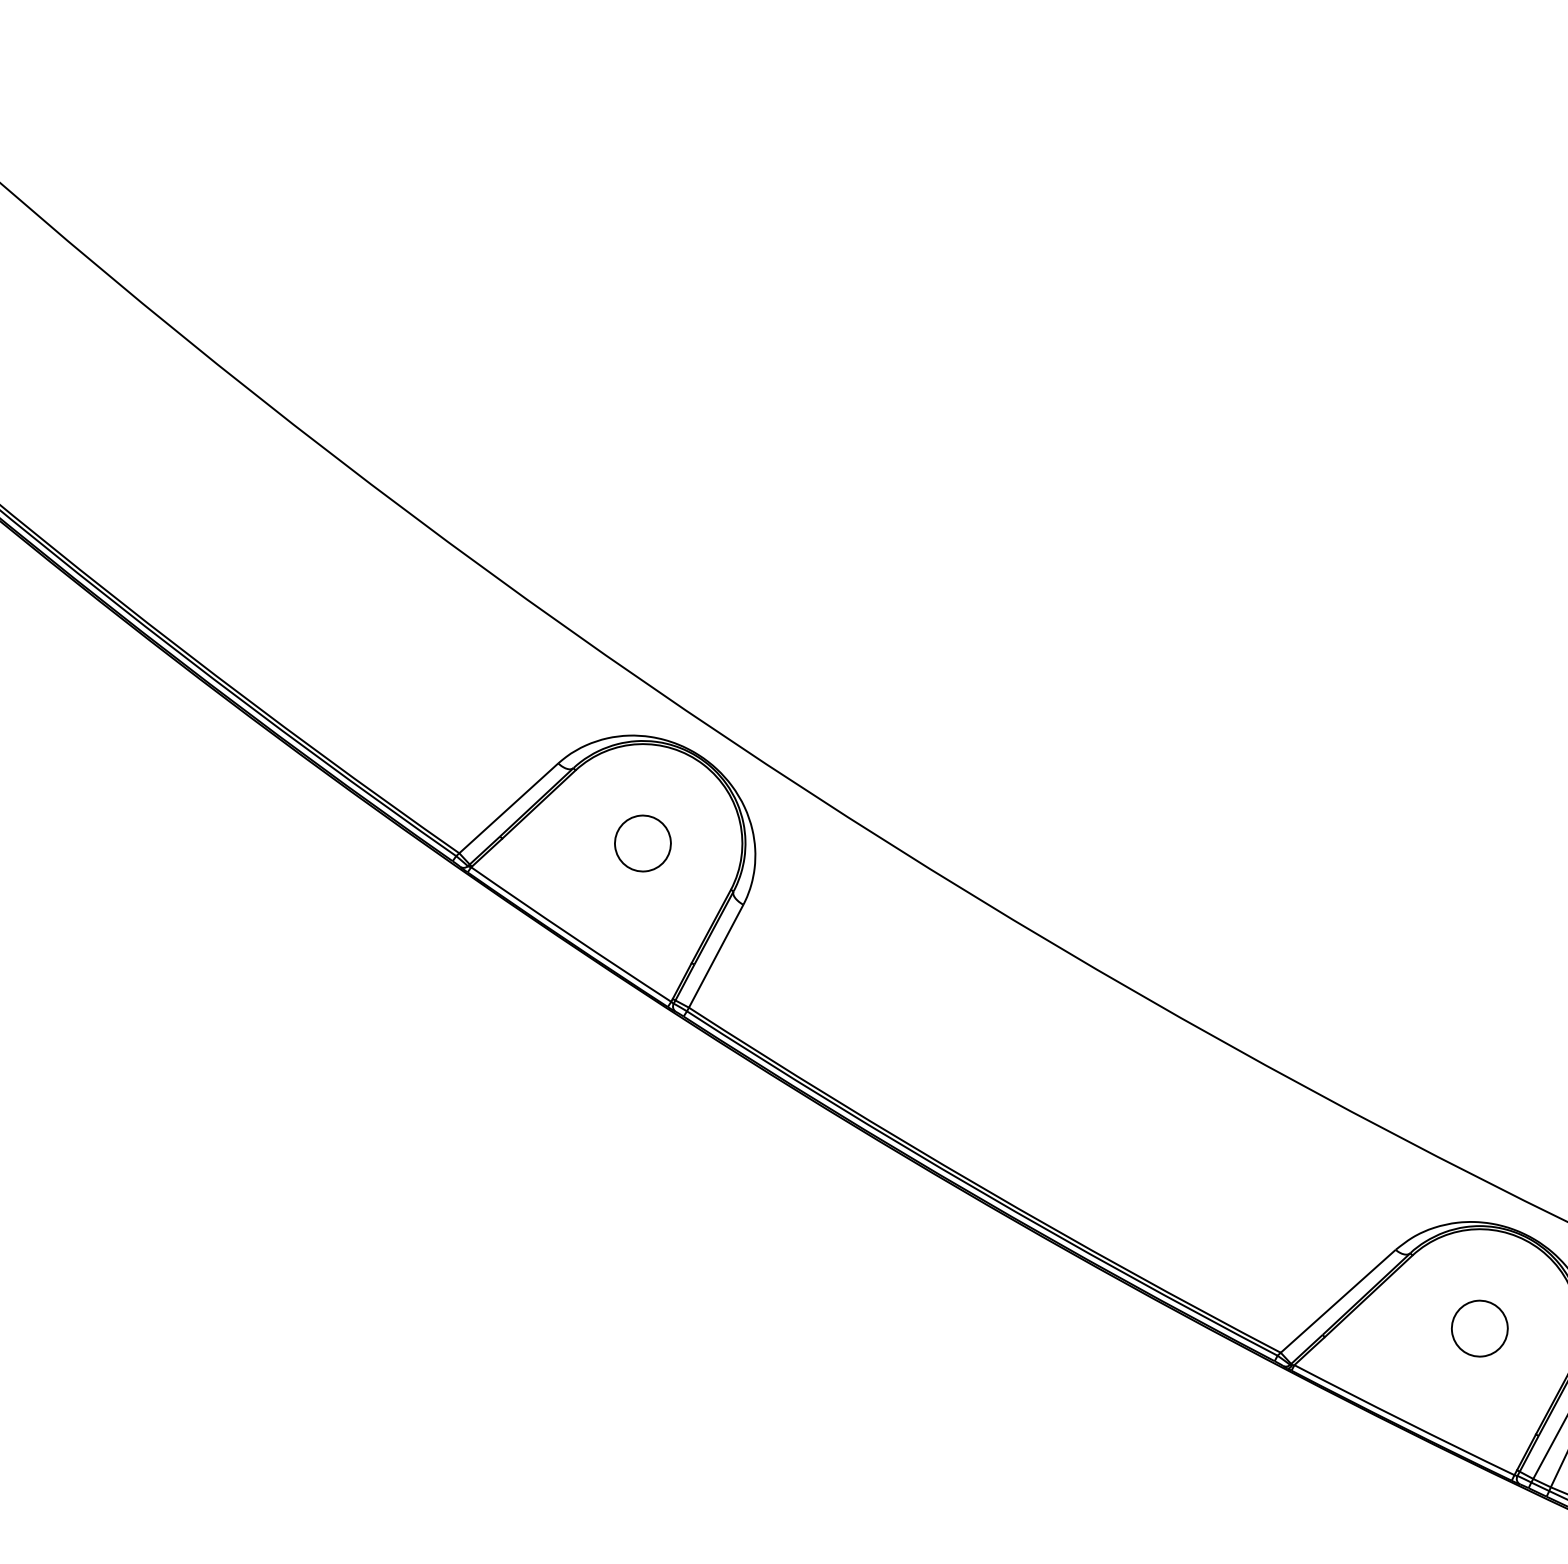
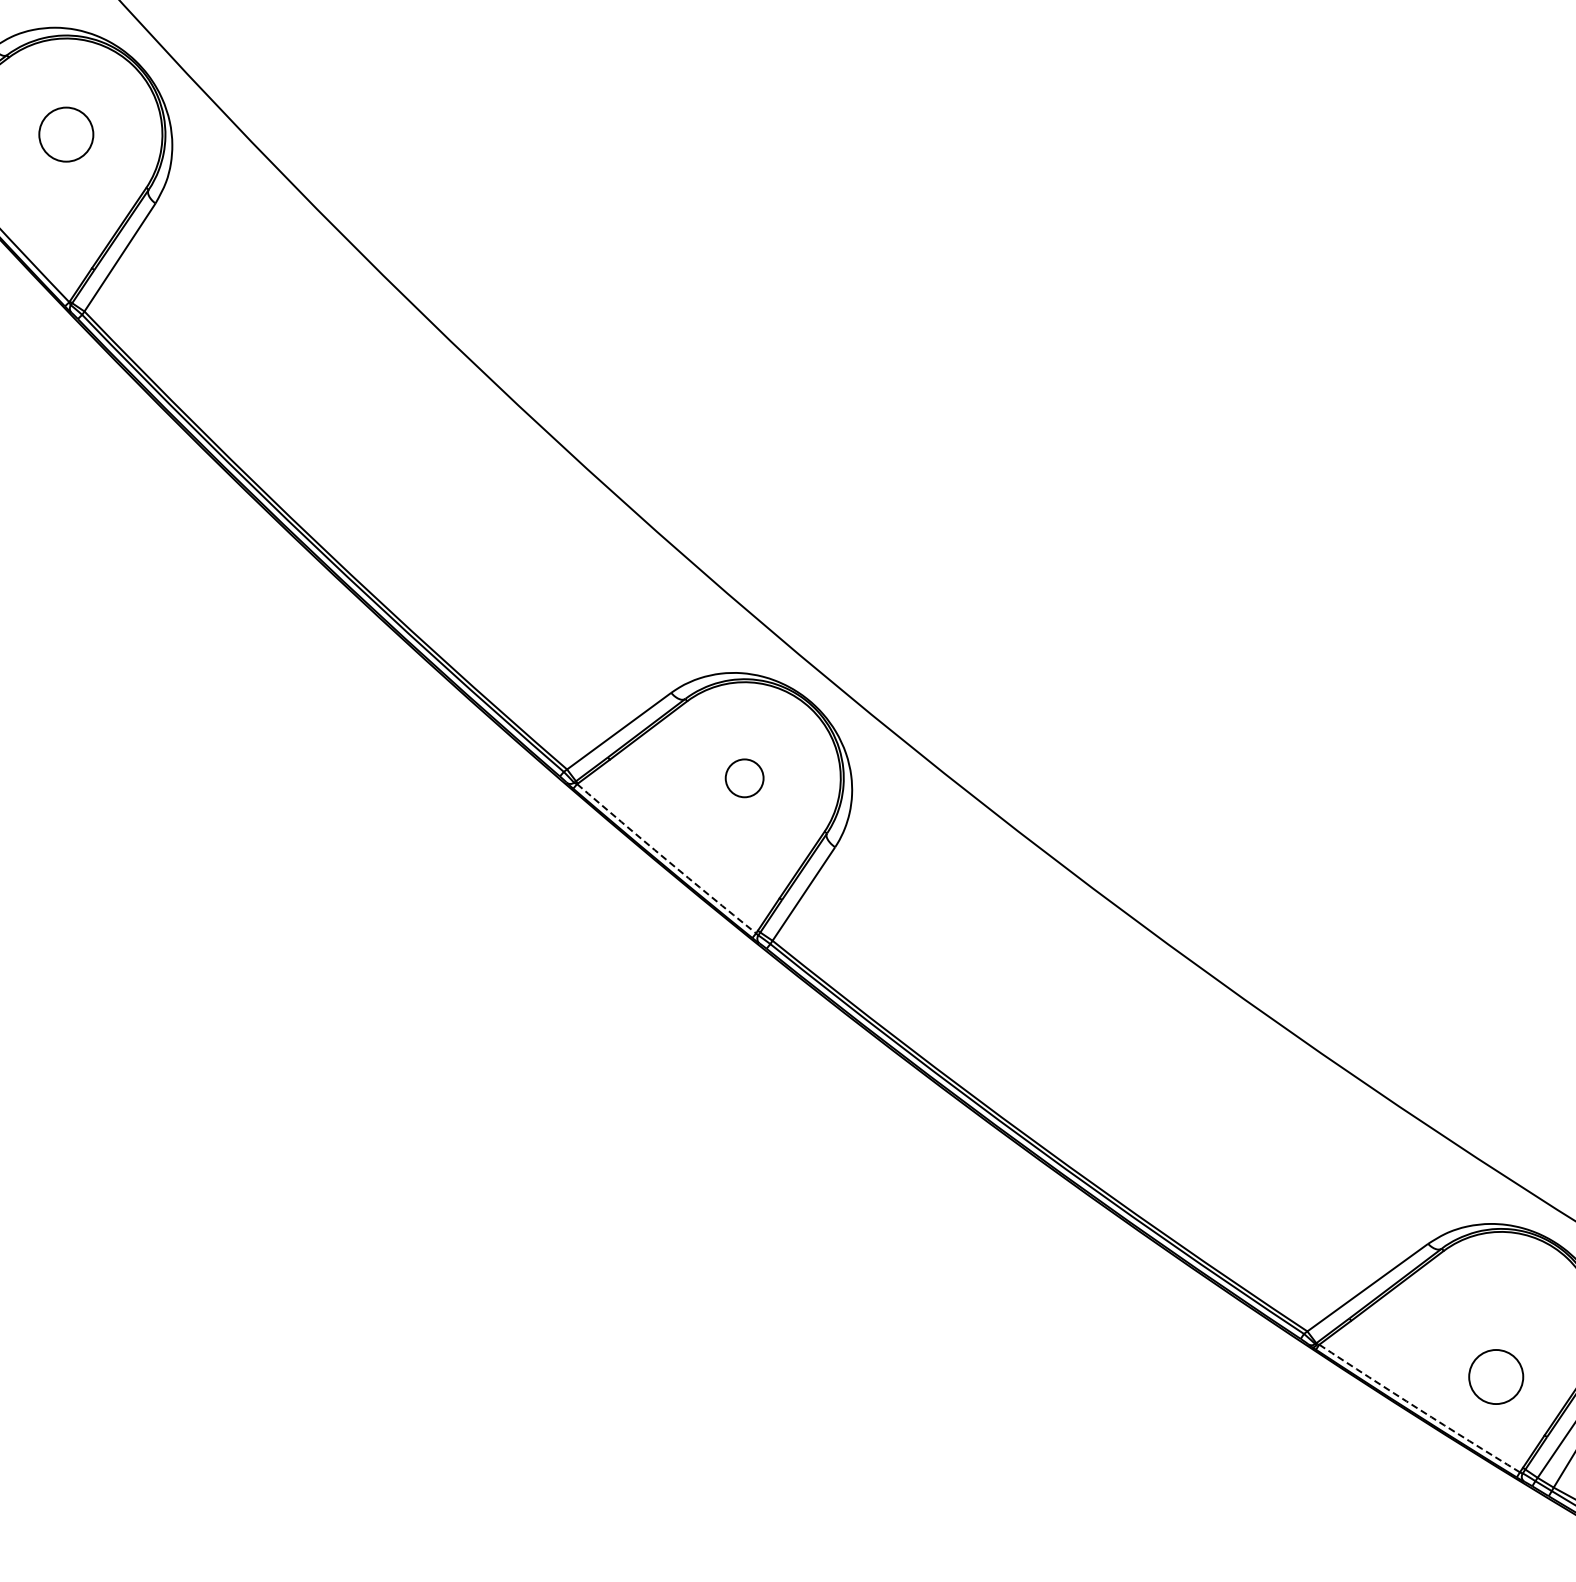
circle: (642, 843) -> (744, 778), size x0.7
arc: (571, 935) -> (666, 859), solid -> dashed
circle: (1480, 1328) -> (1496, 1376), moved
arc: (1404, 1421) -> (1419, 1409), solid -> dashed

